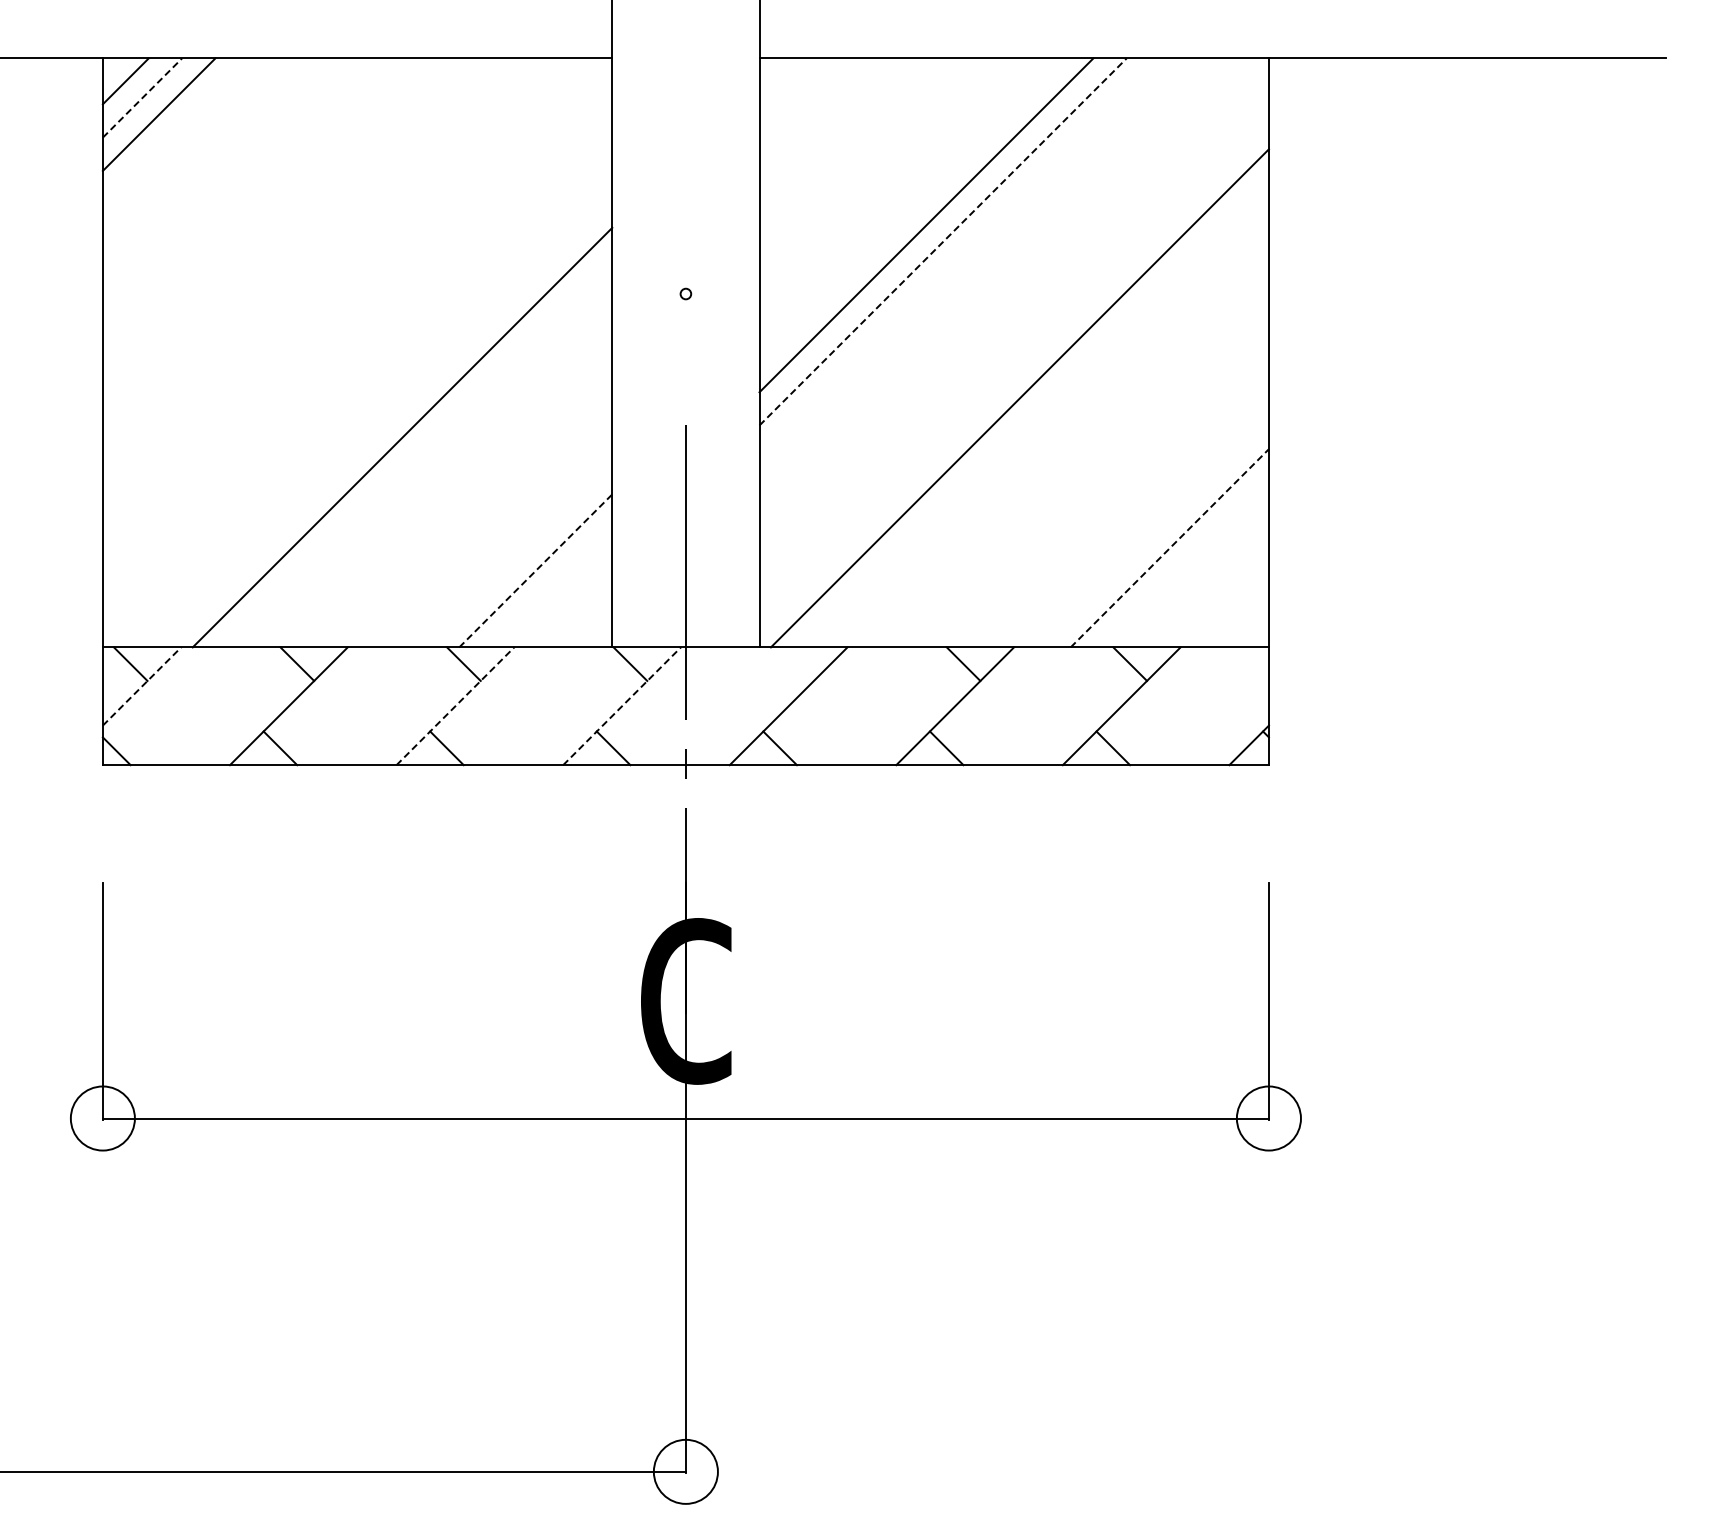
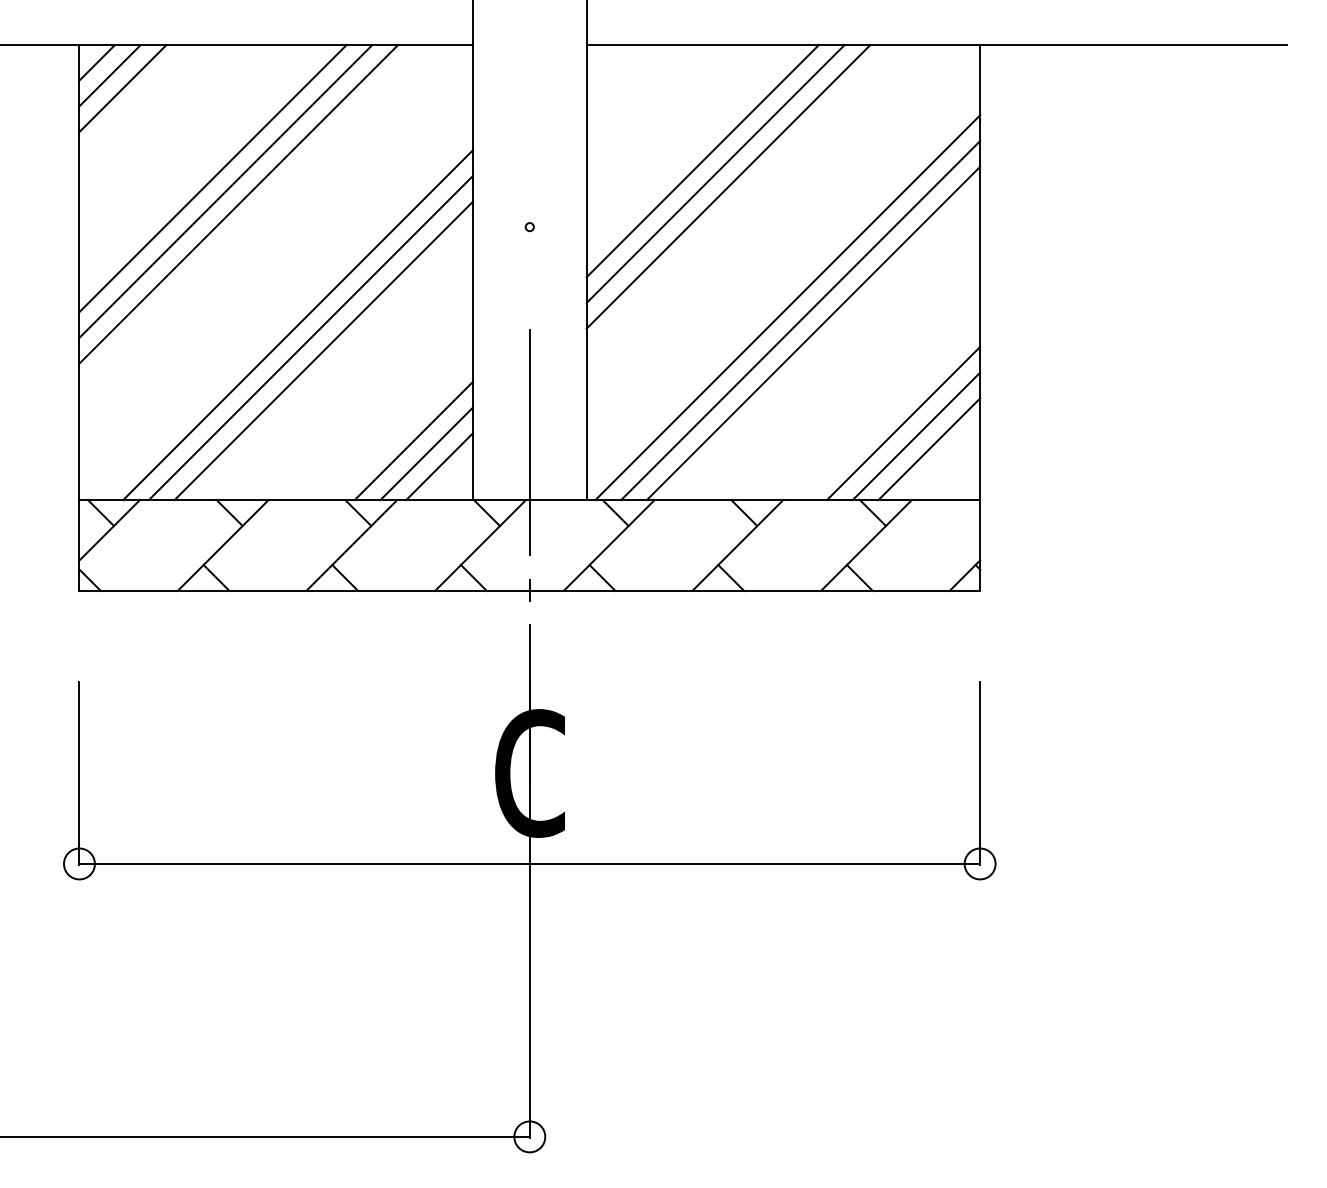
line: (142, 98) -> (110, 76), dashed -> solid
line: (909, 208) -> (702, 161), added
line: (275, 231) -> (212, 178), added
line: (943, 241) -> (728, 186), dashed -> solid
line: (291, 247) -> (225, 191), added
line: (308, 264) -> (238, 204), added
line: (1036, 414) -> (800, 320), added
line: (385, 420) -> (297, 324), added
line: (1052, 431) -> (812, 333), added
line: (419, 454) -> (324, 351), added
line: (1170, 547) -> (904, 422), dashed -> solid
line: (1186, 564) -> (916, 436), added
line: (536, 570) -> (414, 440), dashed -> solid
line: (1202, 581) -> (928, 449), added
line: (552, 587) -> (426, 453), added
line: (568, 603) -> (439, 466), added
line: (796, 663) -> (615, 512), added
line: (142, 686) -> (110, 530), dashed -> solid
line: (455, 705) -> (351, 544), dashed -> solid
line: (622, 705) -> (480, 544), dashed -> solid
circle: (102, 1118) -> (79, 863), size x0.62
circle: (1268, 1118) -> (979, 863), size x0.62
circle: (685, 1471) -> (529, 1136), size x0.62

